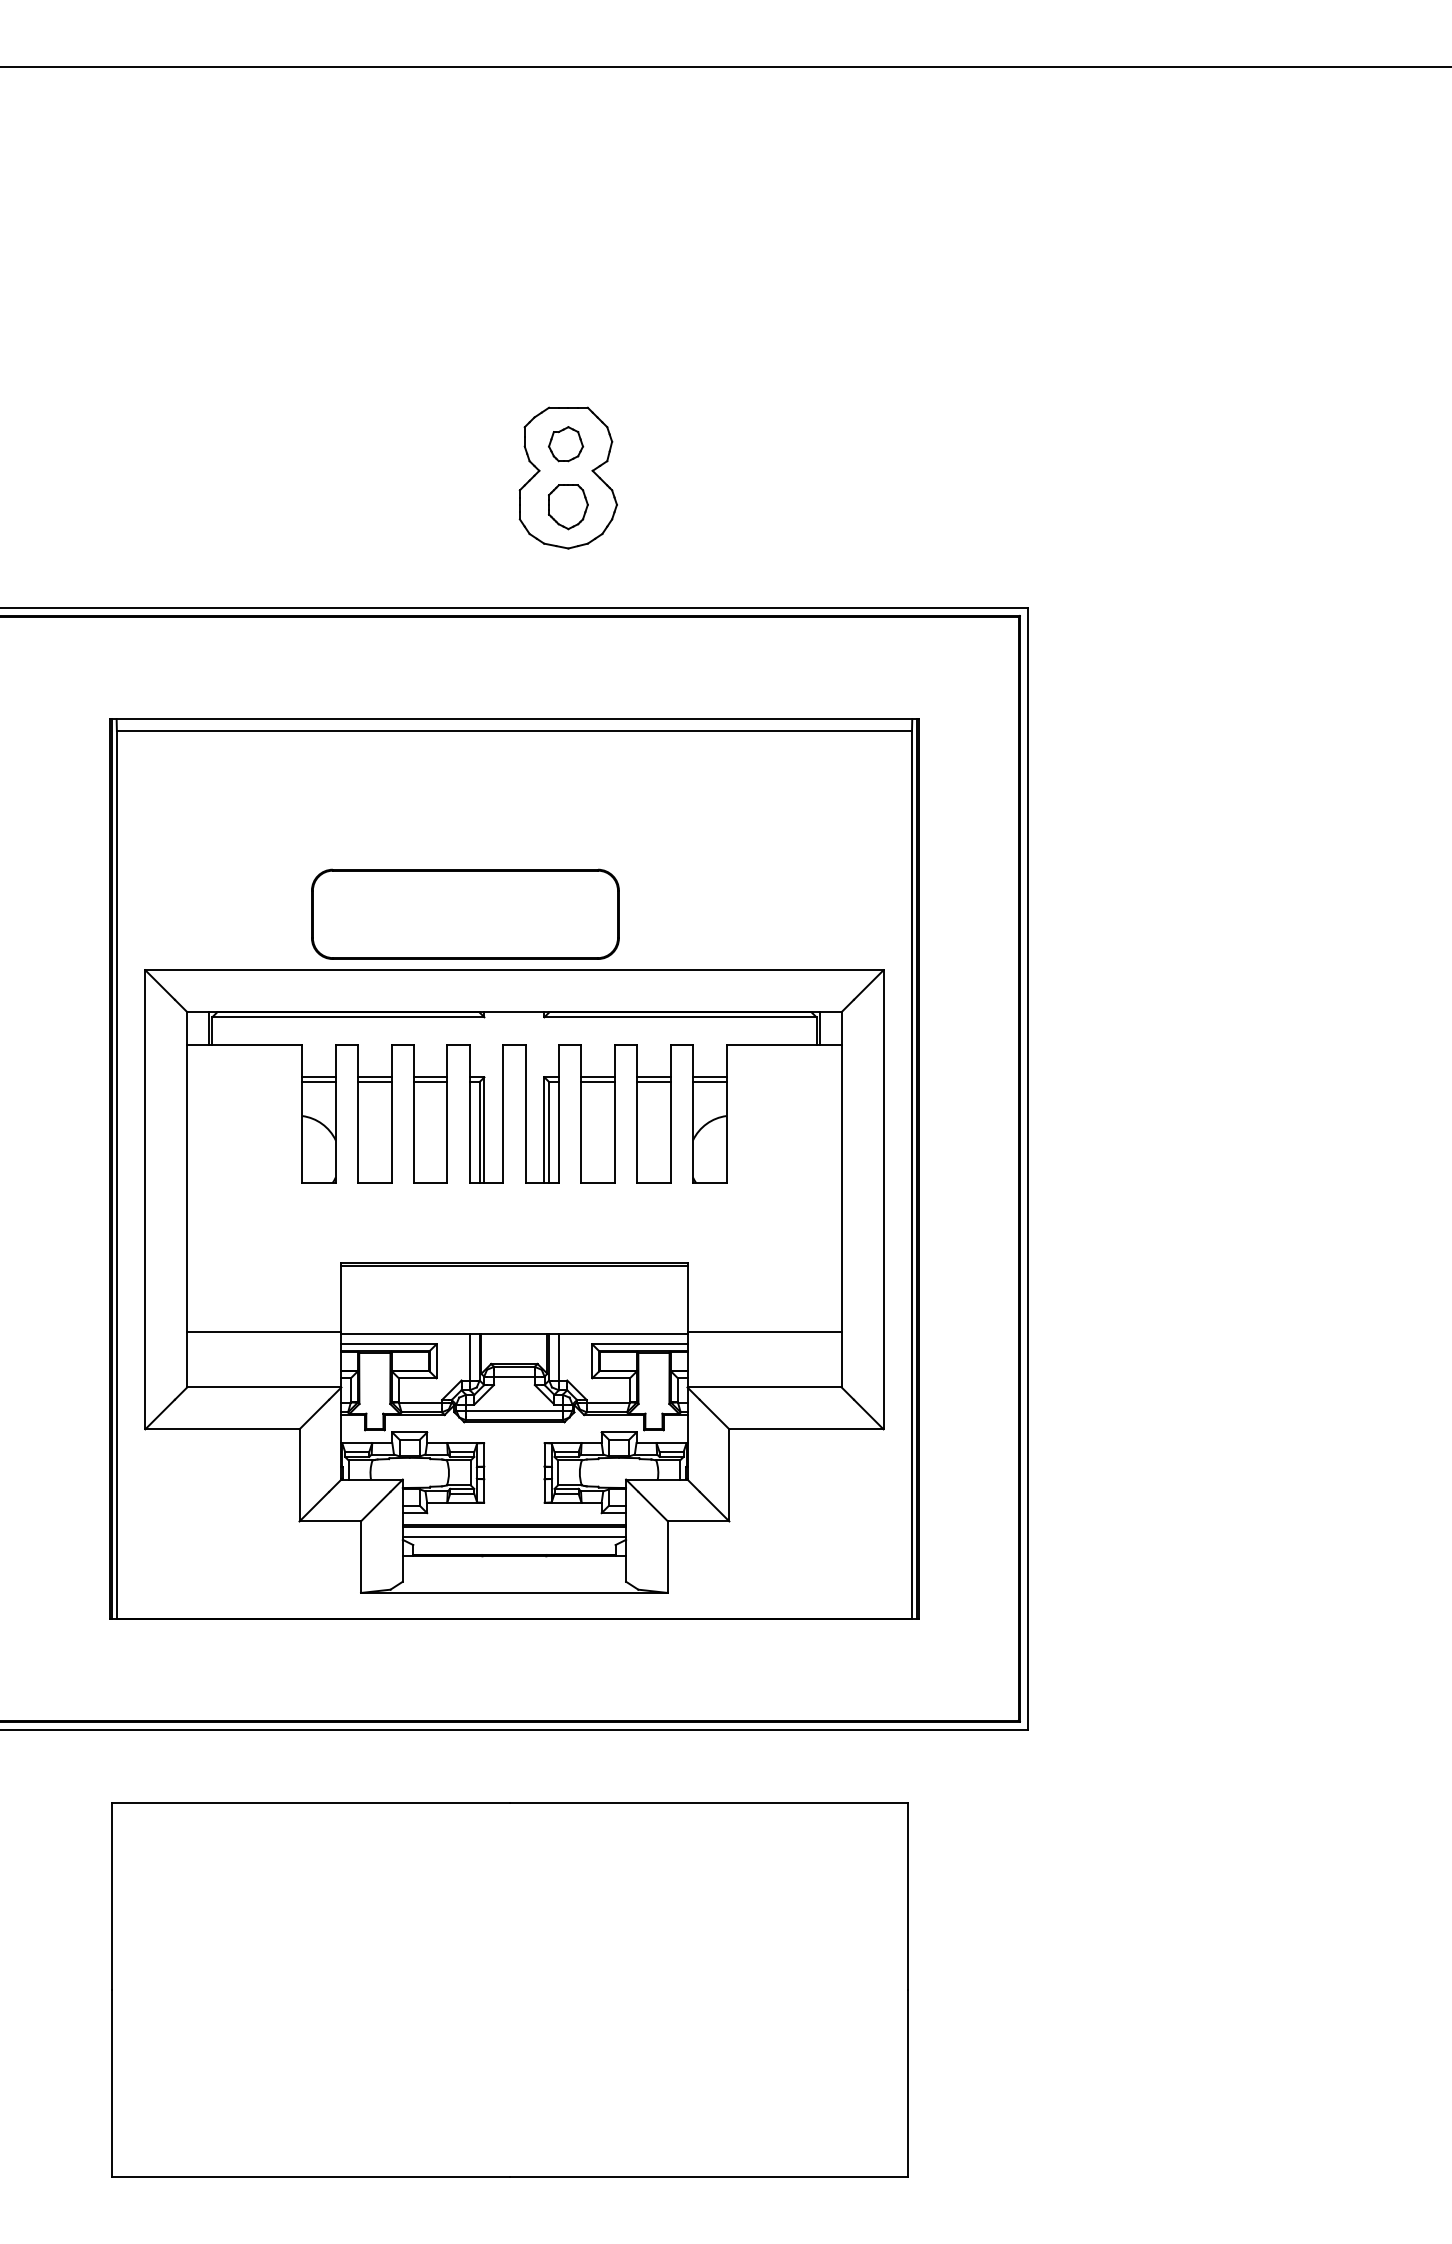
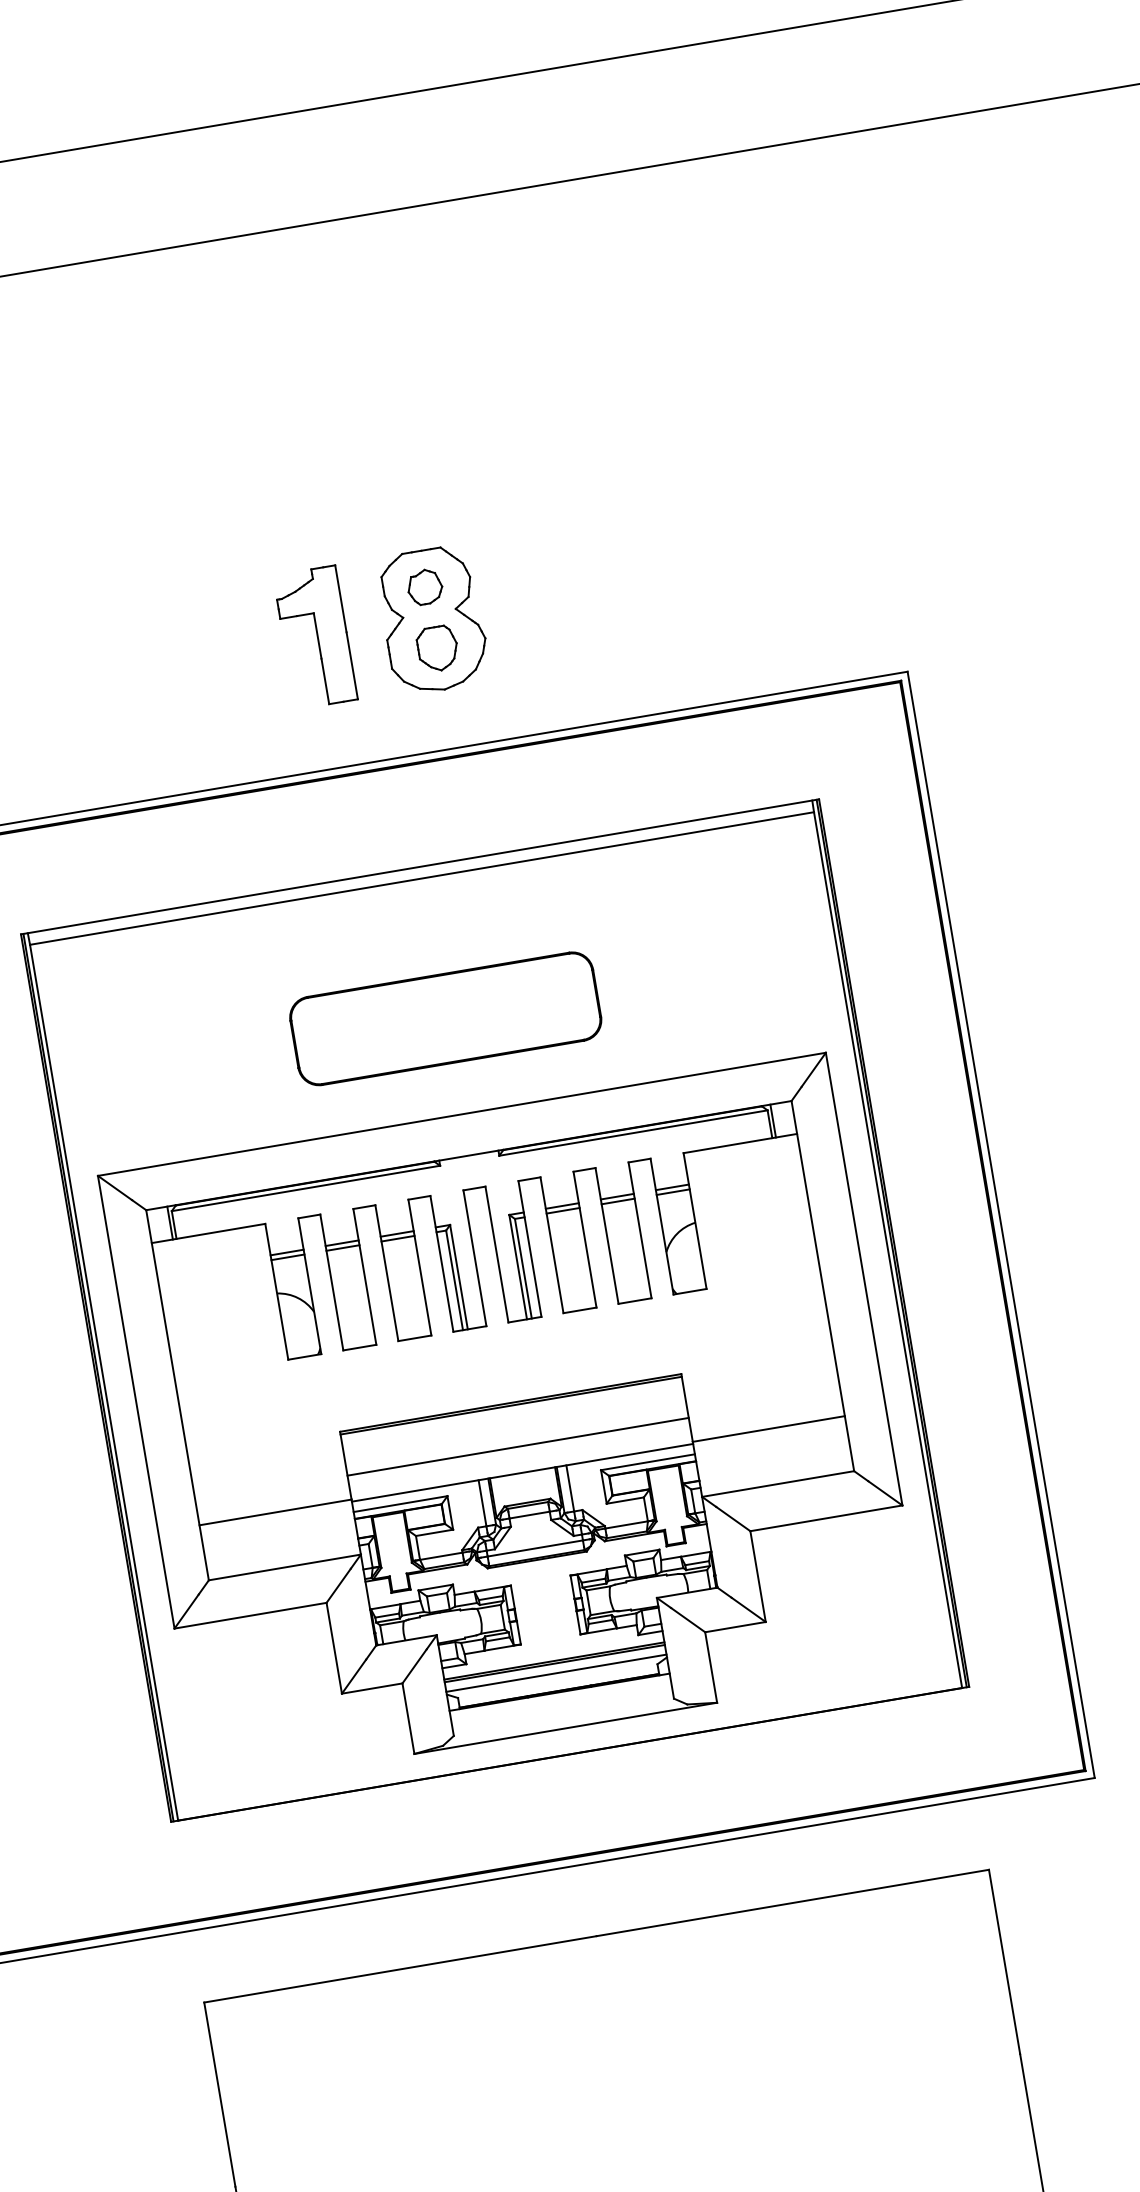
part: (449, 475) -> (315, 637), added
part: (465, 913) -> (445, 1017), moved
line: (514, 1307) -> (518, 1446), added

